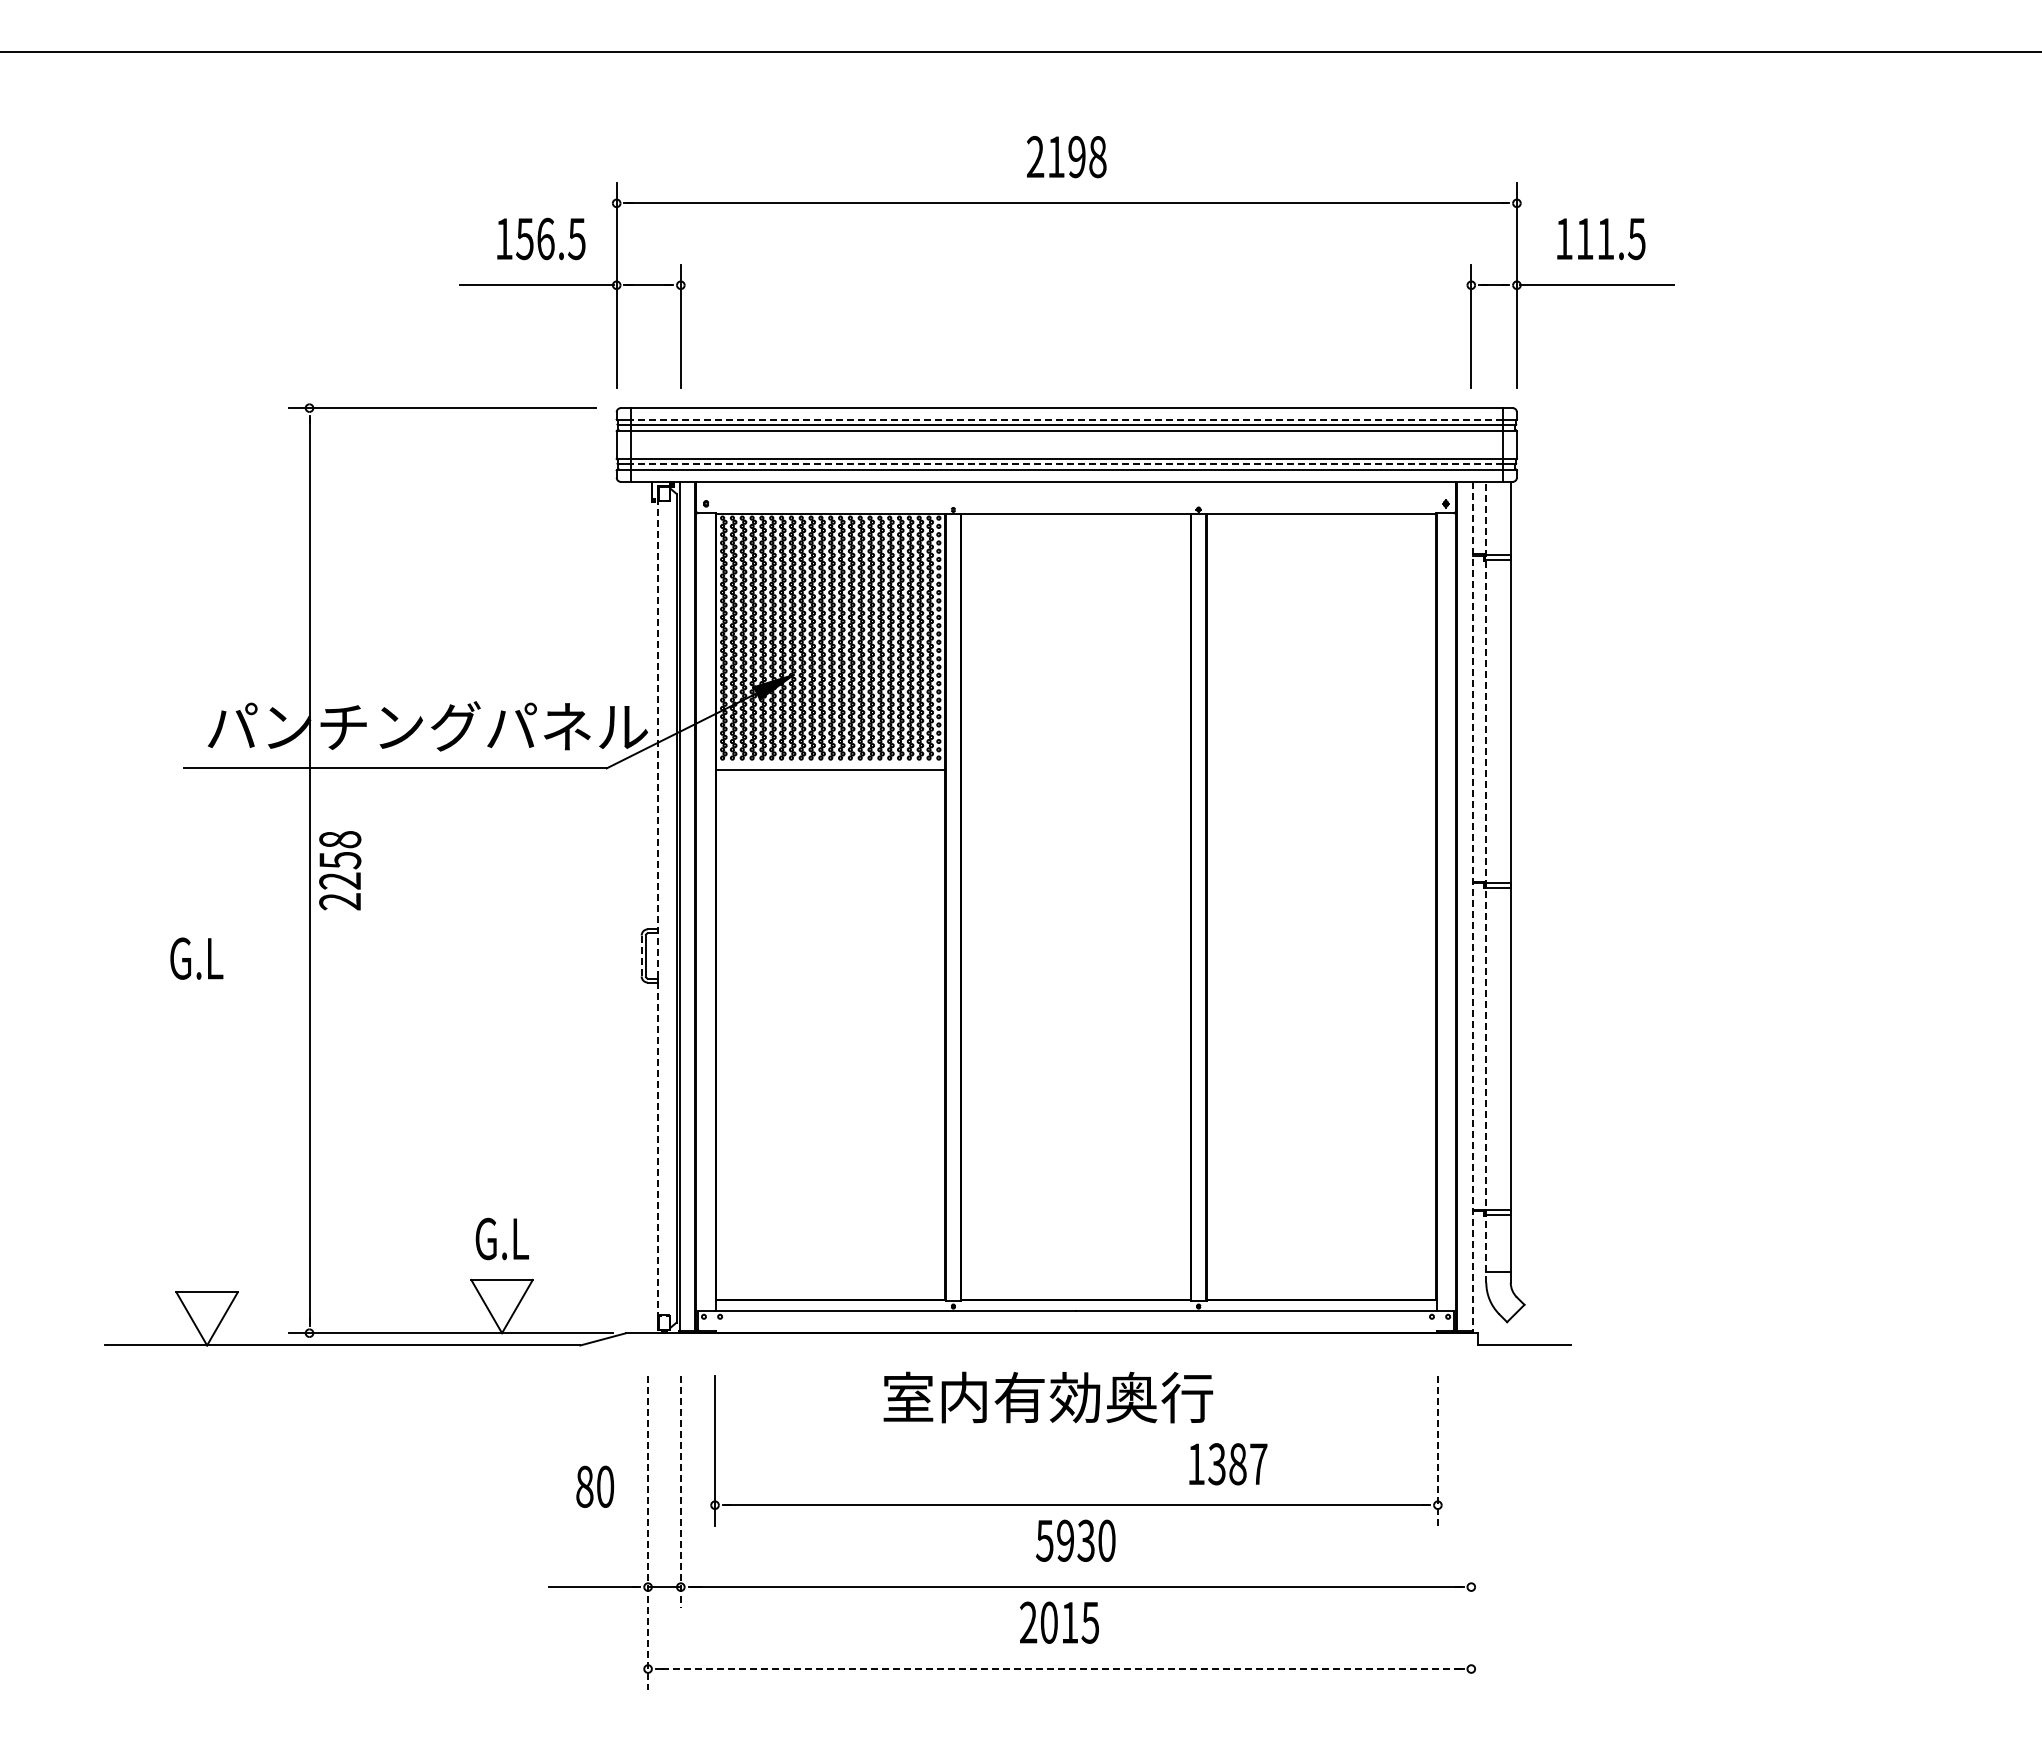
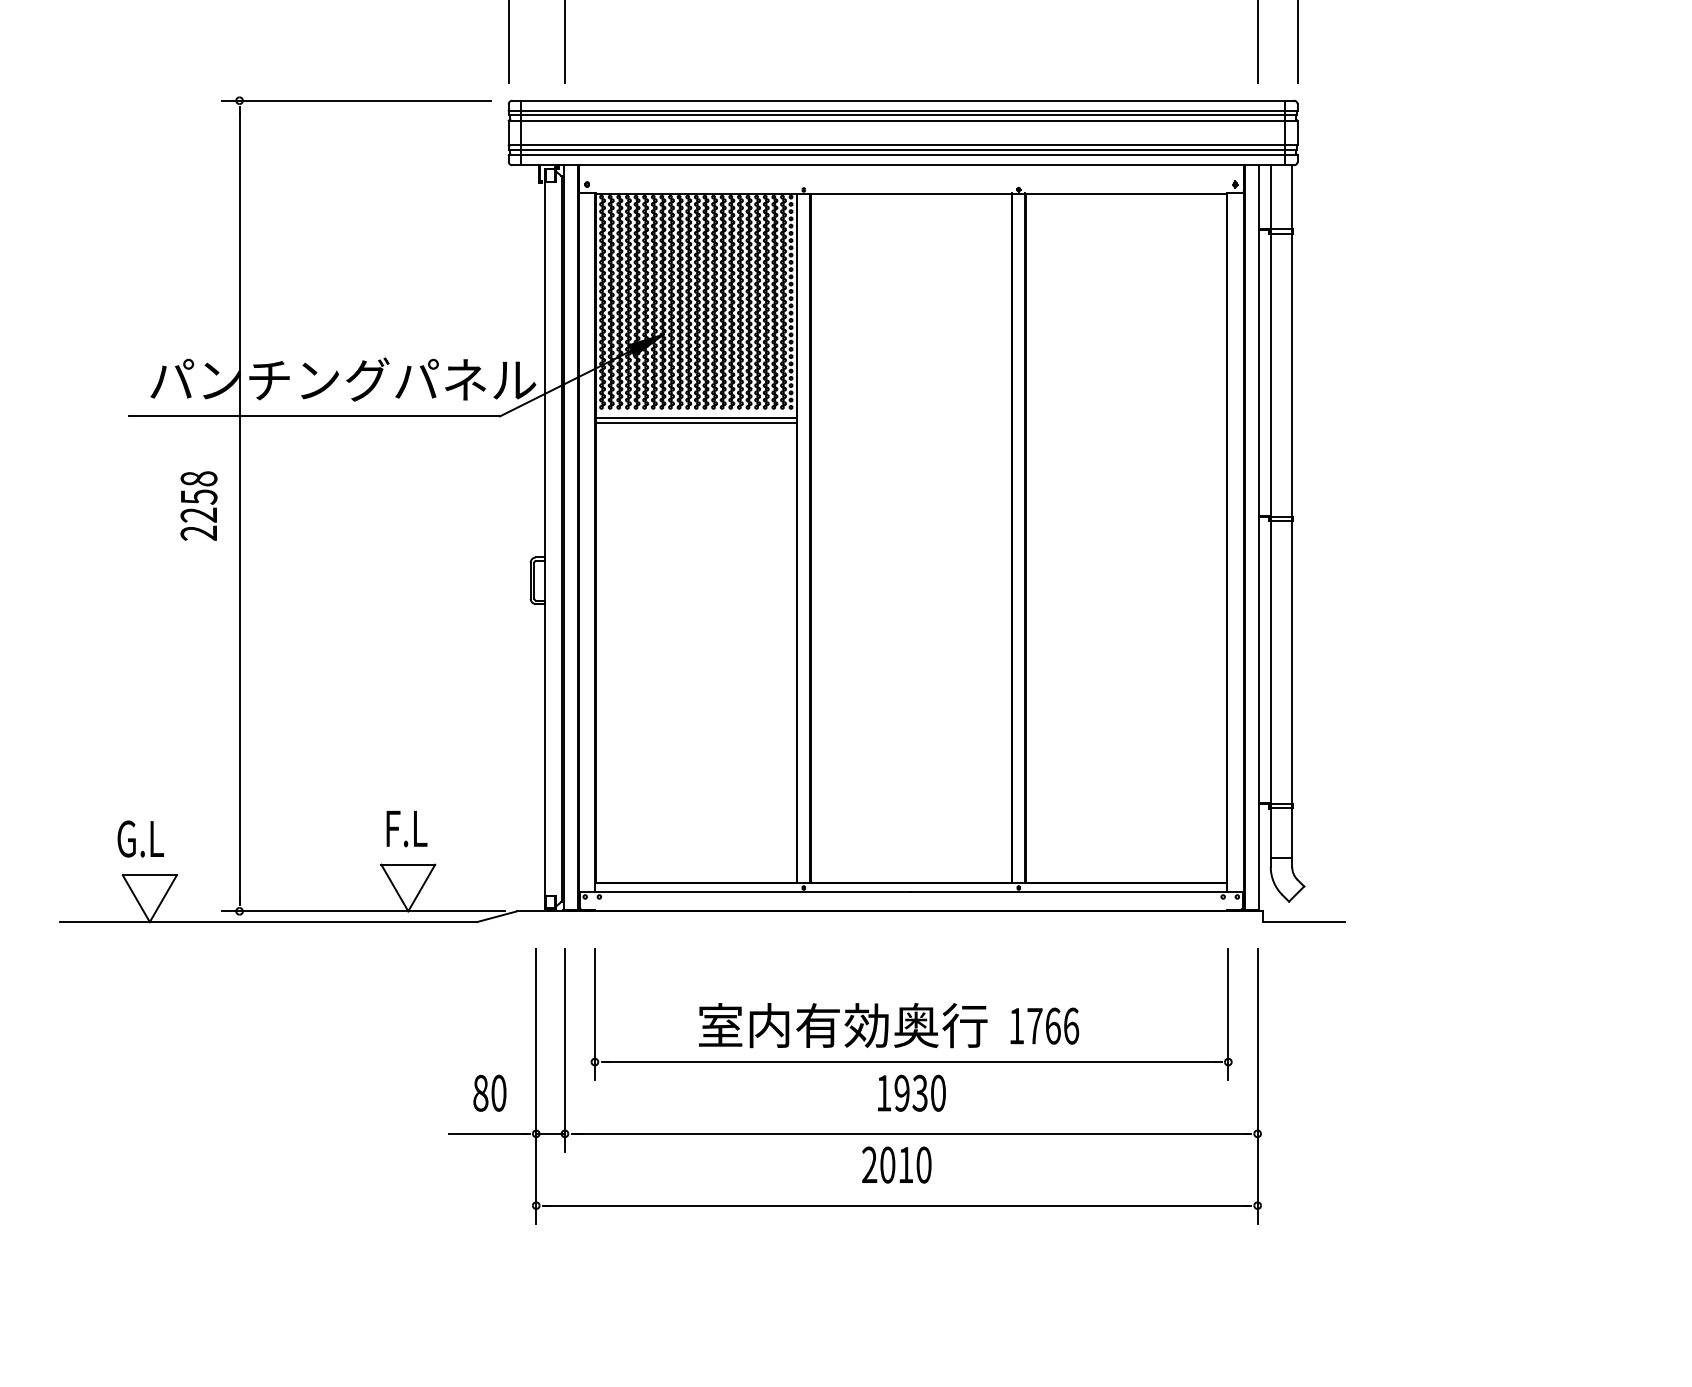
line: (1066, 419) -> (902, 110), dashed -> solid
line: (1066, 463) -> (902, 149), dashed -> solid
line: (830, 776) -> (696, 423), added
text: (340, 870) -> (199, 505), moved
line: (1486, 881) -> (1270, 515), dashed -> solid
line: (1472, 906) -> (1258, 537), dashed -> solid
line: (658, 907) -> (545, 538), dashed -> solid
line: (641, 956) -> (530, 581), dashed -> solid
text: (196, 958) -> (140, 838), moved
text: (501, 1238) -> (407, 828), G.L -> F.L
text: (1048, 1397) -> (843, 1025), moved
line: (1437, 1450) -> (1228, 1014), dashed -> solid
text: (1237, 1464) -> (1052, 1026), 1387 -> 1766
text: (595, 1486) -> (490, 1093), moved
line: (680, 1491) -> (564, 1050), dashed -> solid
line: (648, 1532) -> (536, 1085), dashed -> solid
line: (1471, 1532) -> (1257, 1085), added
text: (1044, 1540) -> (883, 1093), 5930 -> 1930
text: (1090, 1622) -> (923, 1164), 2015 -> 2010
line: (1059, 1669) -> (896, 1206), dashed -> solid

